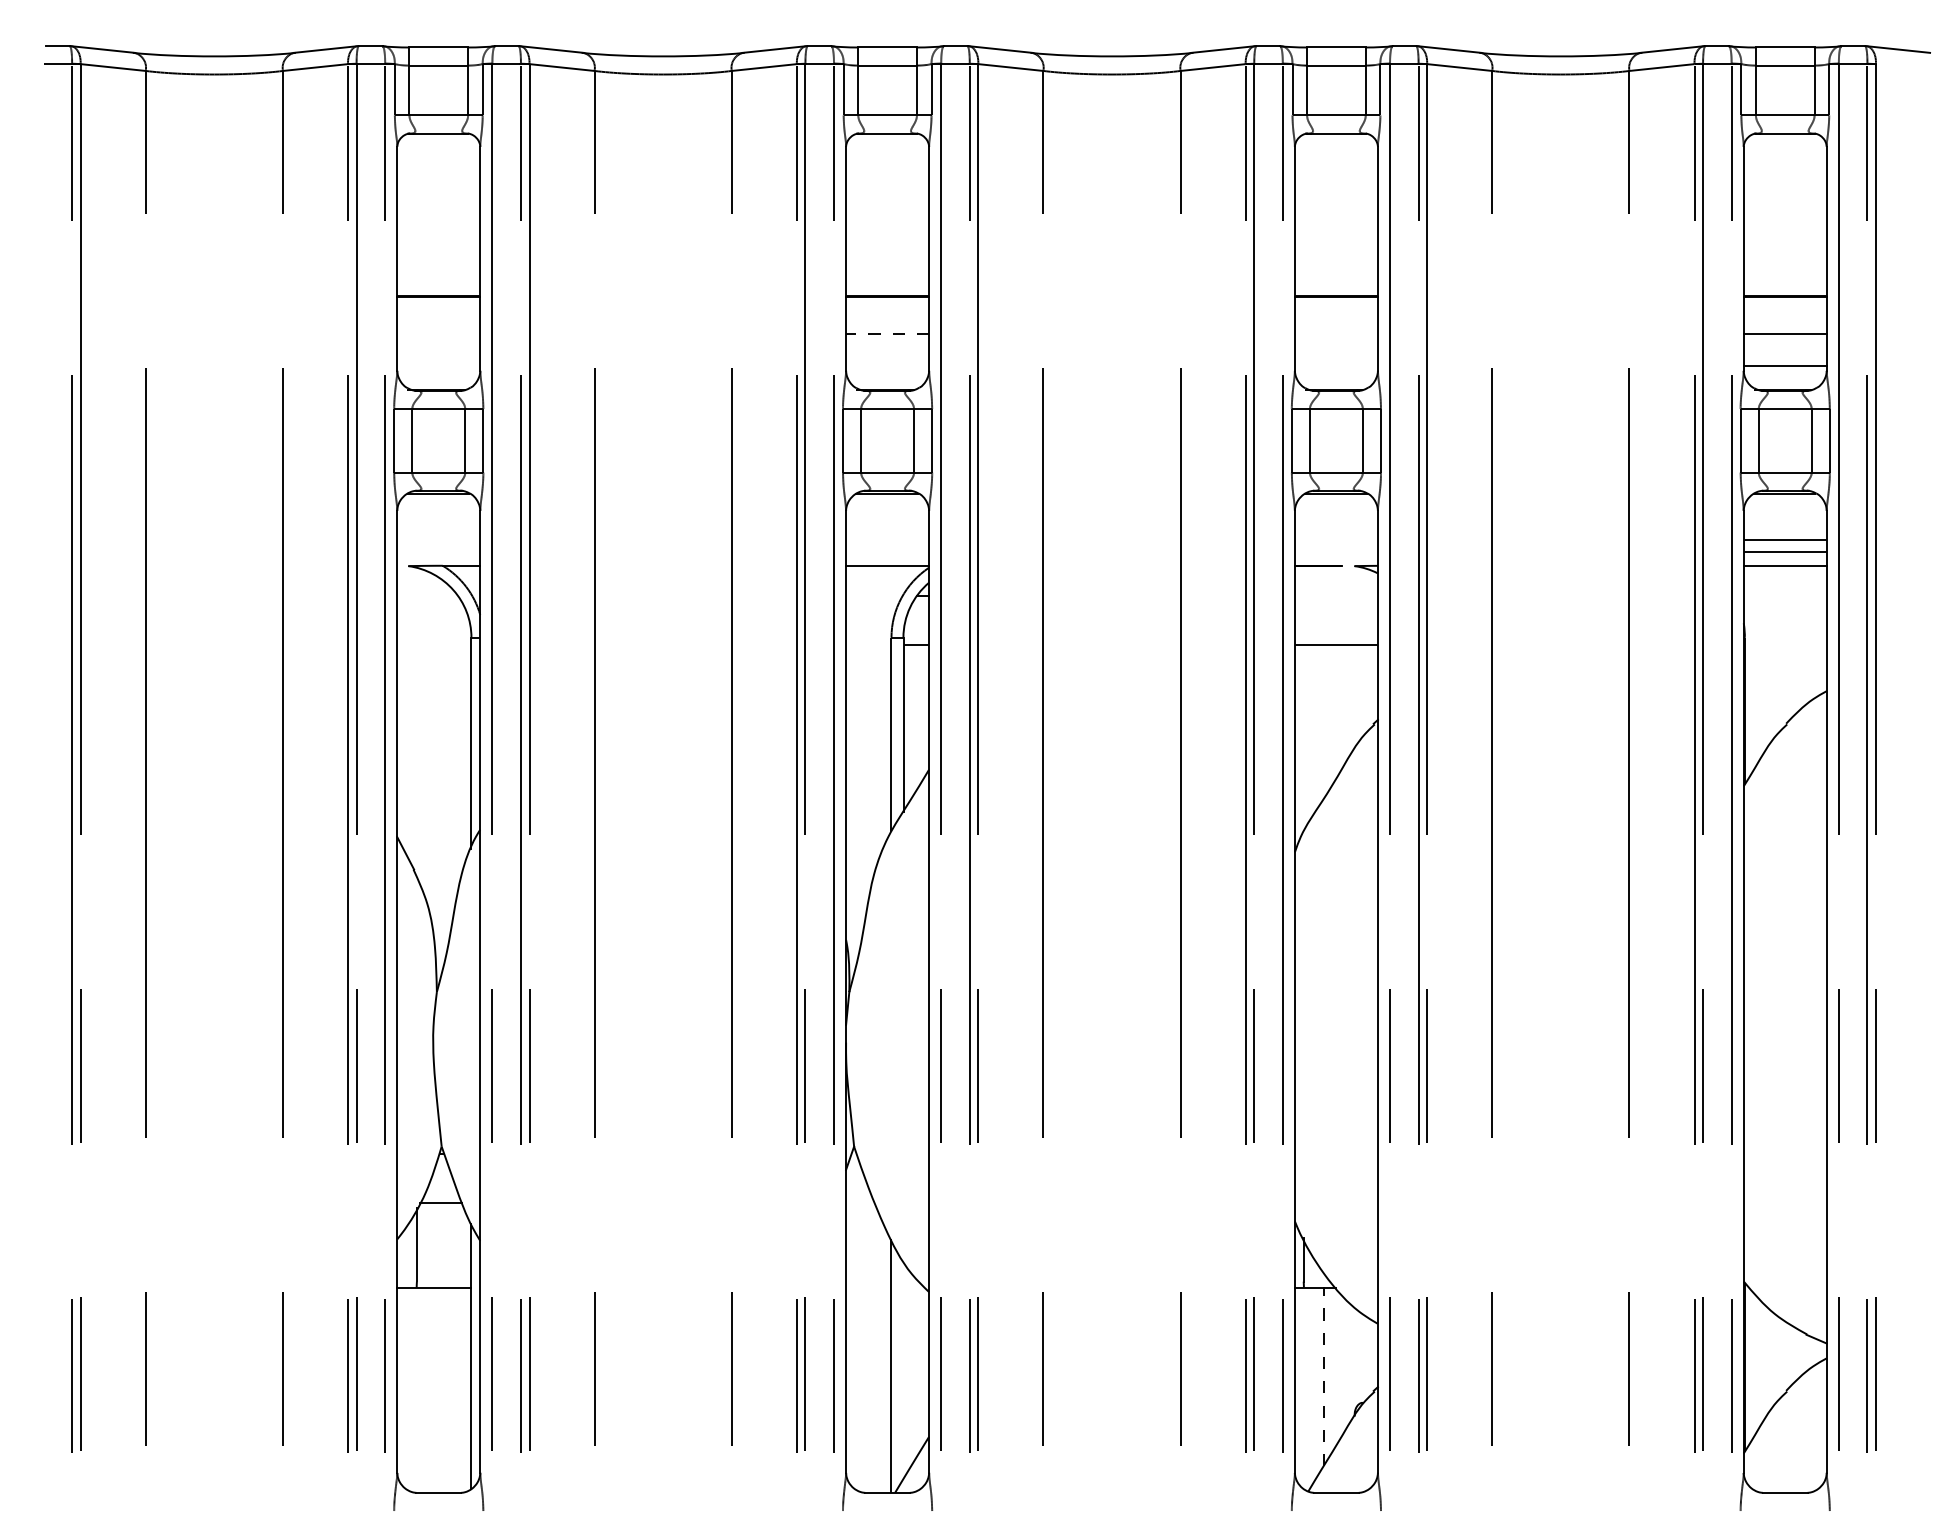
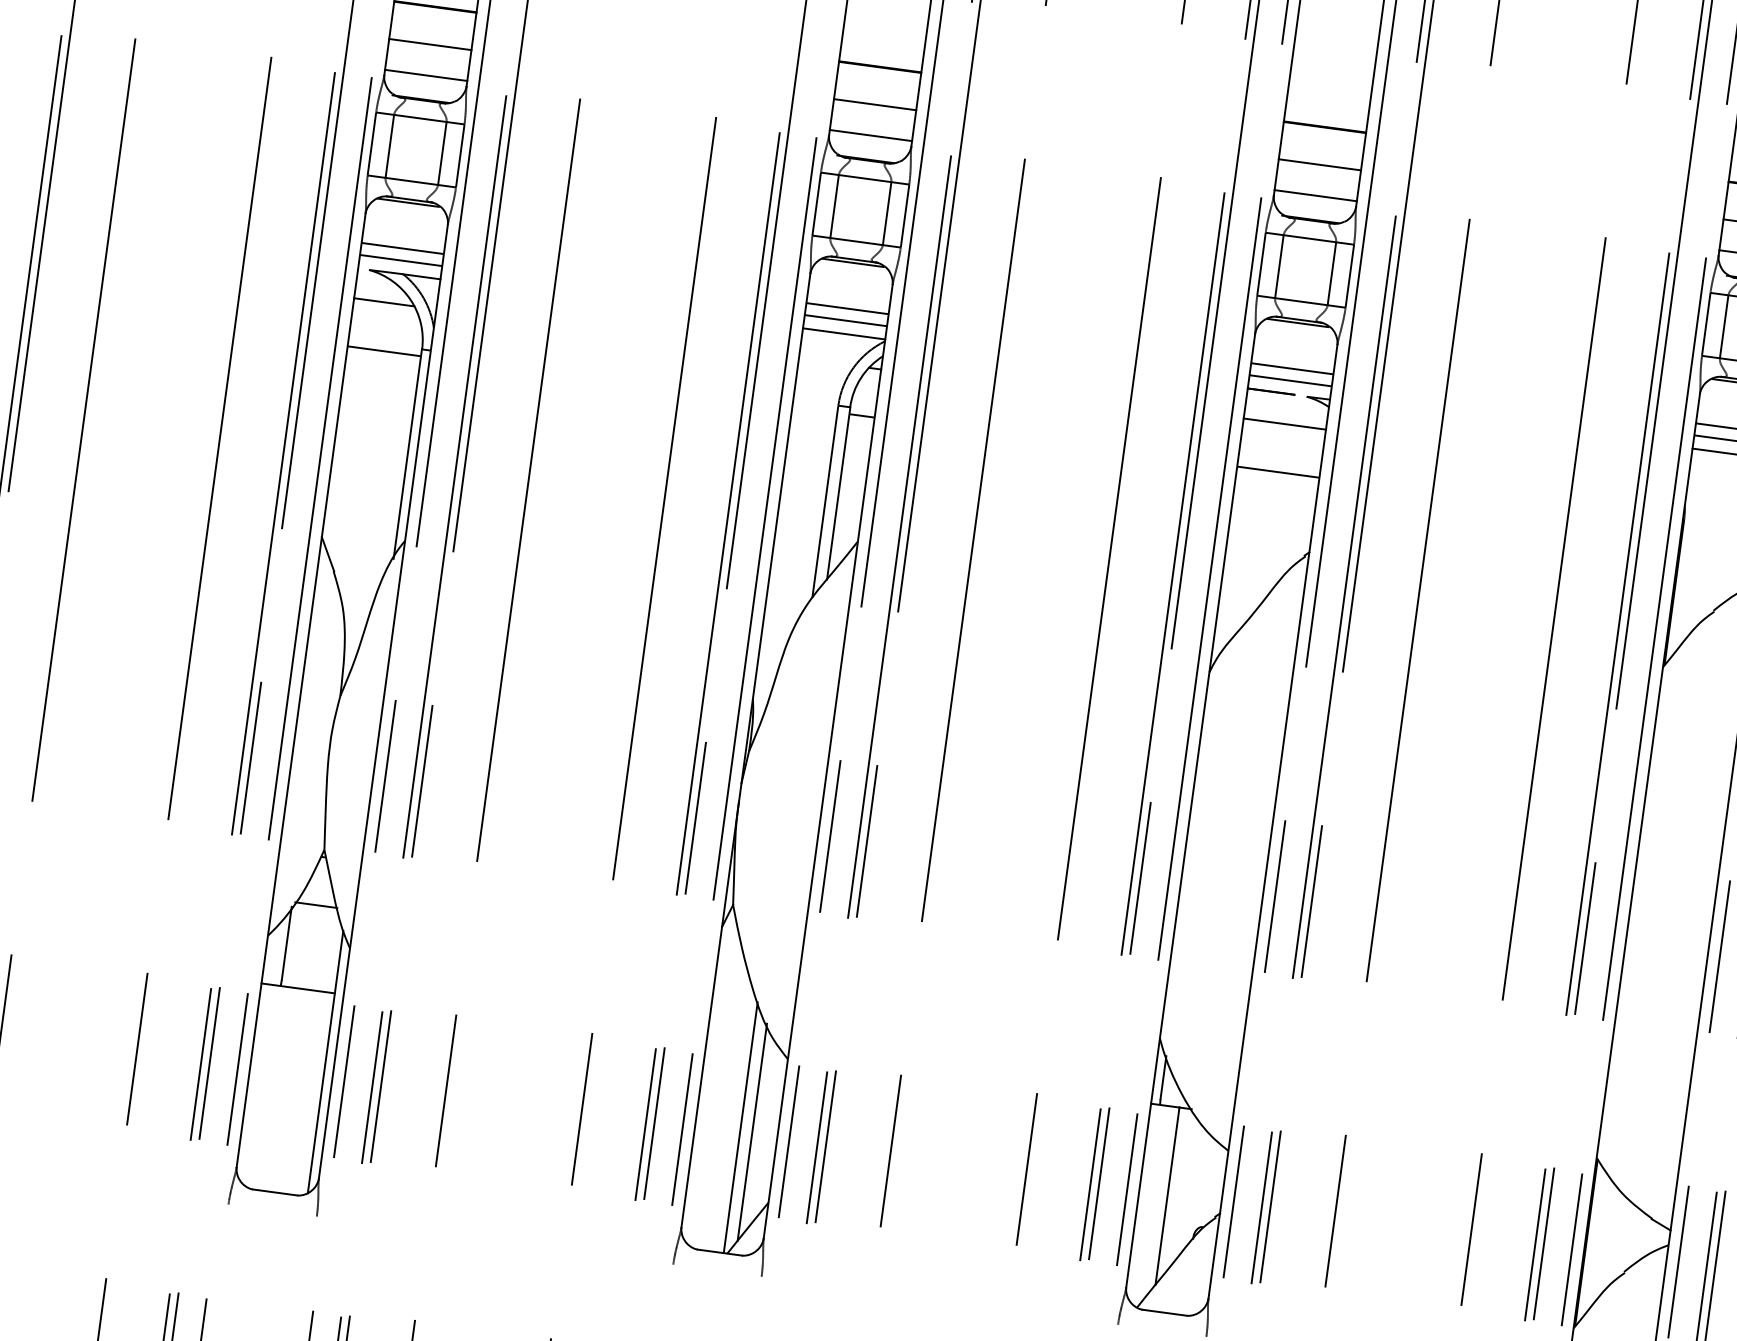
line: (438, 334) -> (430, 44), added
line: (887, 334) -> (875, 104), dashed -> solid
line: (1335, 334) -> (1318, 164), added
line: (438, 365) -> (425, 75), added
line: (887, 365) -> (870, 135), added
line: (1335, 365) -> (1314, 195), added
line: (438, 540) -> (402, 248), added
line: (887, 540) -> (847, 308), added
line: (1335, 540) -> (1291, 368), added
line: (438, 552) -> (400, 260), added
line: (887, 552) -> (845, 320), added
line: (1335, 552) -> (1289, 380), added
line: (427, 596) -> (384, 302), added
line: (1335, 596) -> (1283, 424), added
line: (434, 644) -> (384, 351), added
line: (903, 1368) -> (752, 1131), added
line: (1323, 1376) -> (1167, 1195), dashed -> solid

